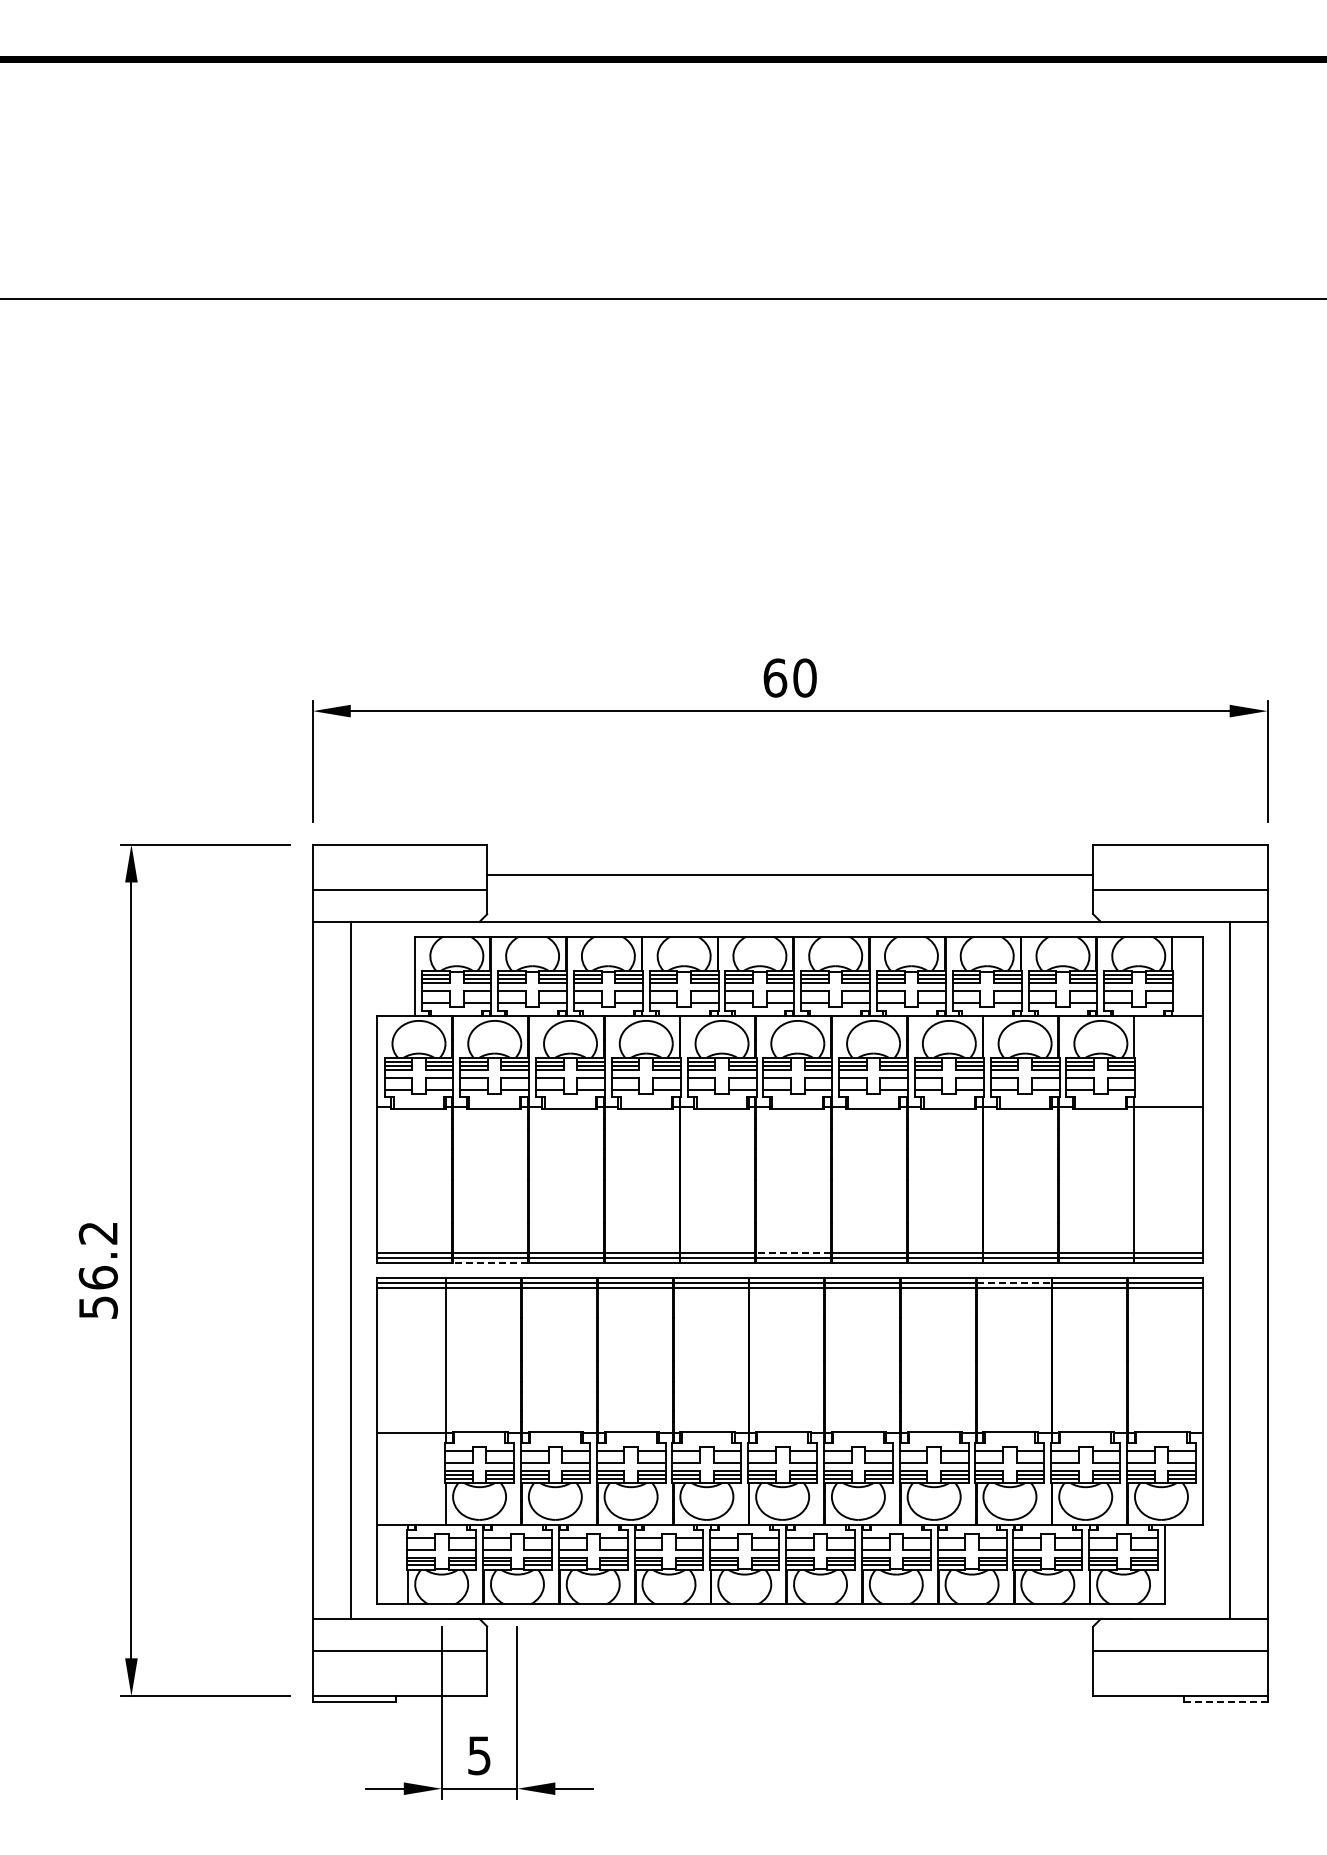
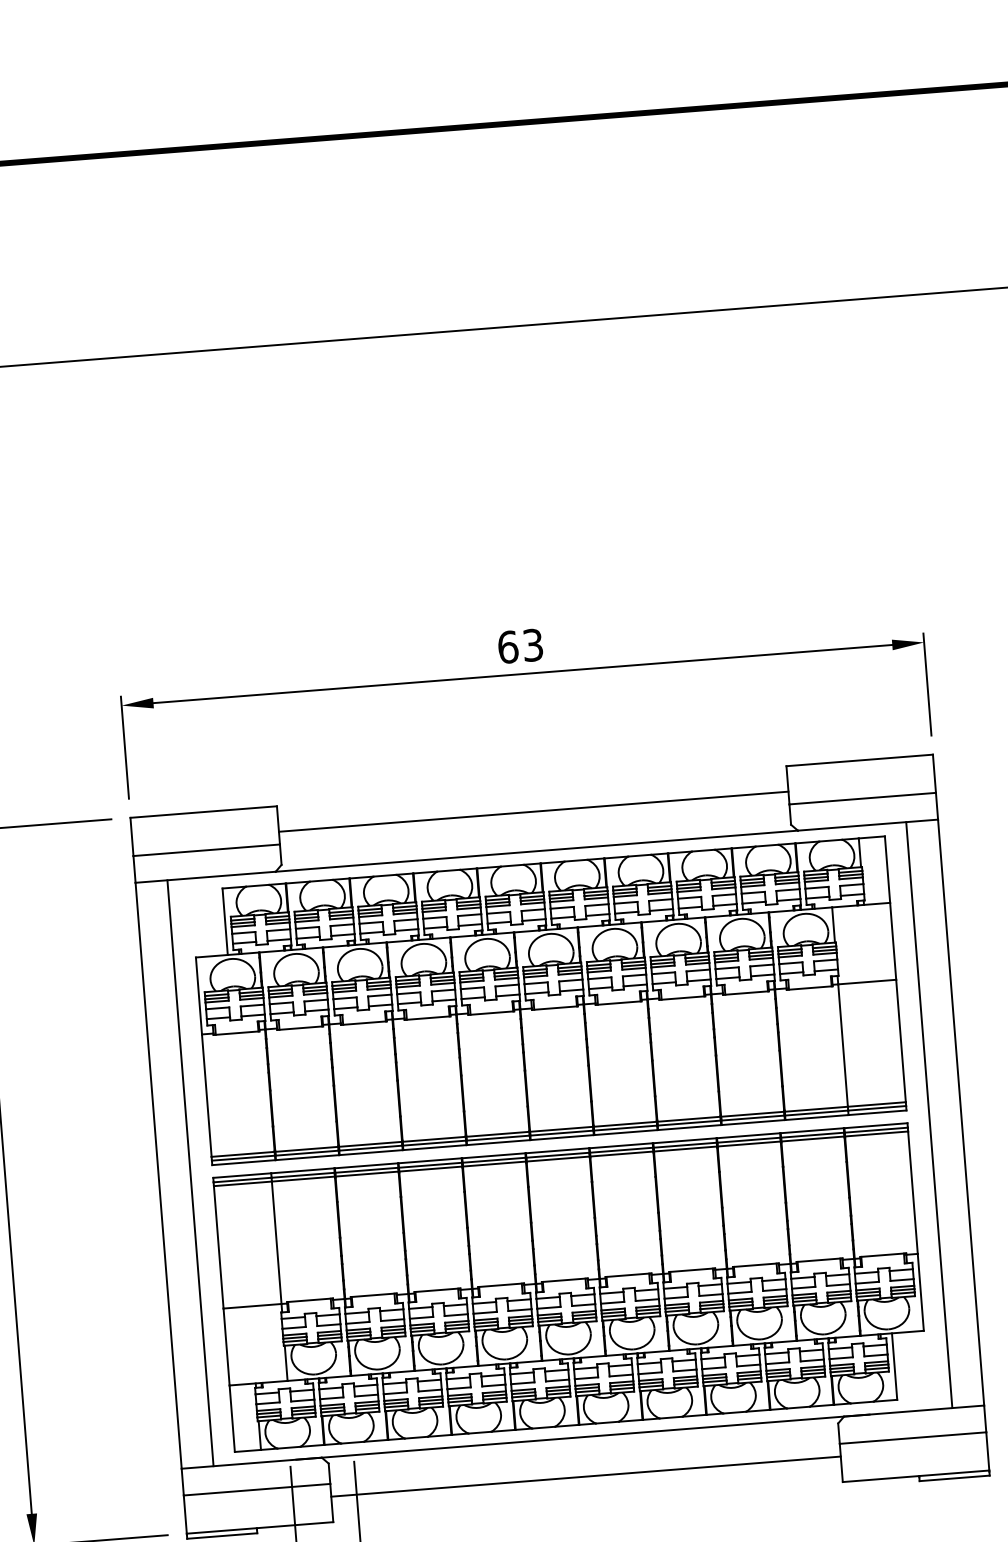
text: (804, 677) -> (532, 644), 60 -> 63
line: (793, 1252) -> (561, 1128), dashed -> solid
line: (490, 1262) -> (307, 1157), dashed -> solid
line: (1014, 1283) -> (749, 1140), dashed -> solid
line: (790, 1665) -> (586, 1476), added
line: (1225, 1702) -> (954, 1478), dashed -> solid

